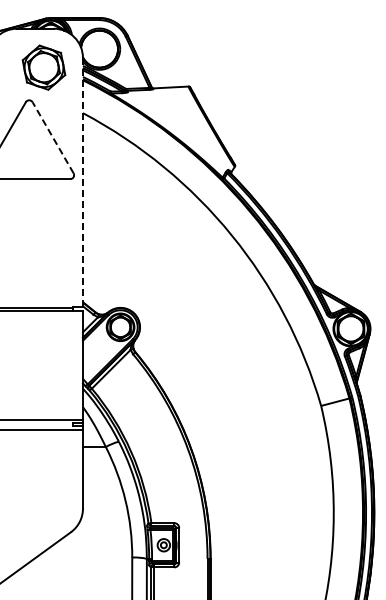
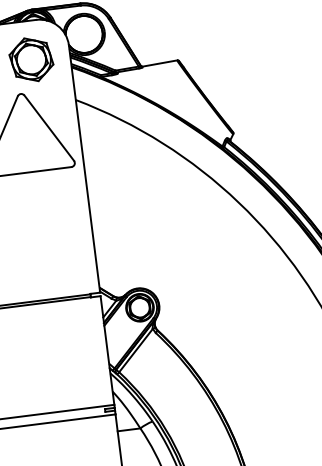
line: (52, 137) -> (48, 127), dashed -> solid
line: (82, 182) -> (84, 168), dashed -> solid

